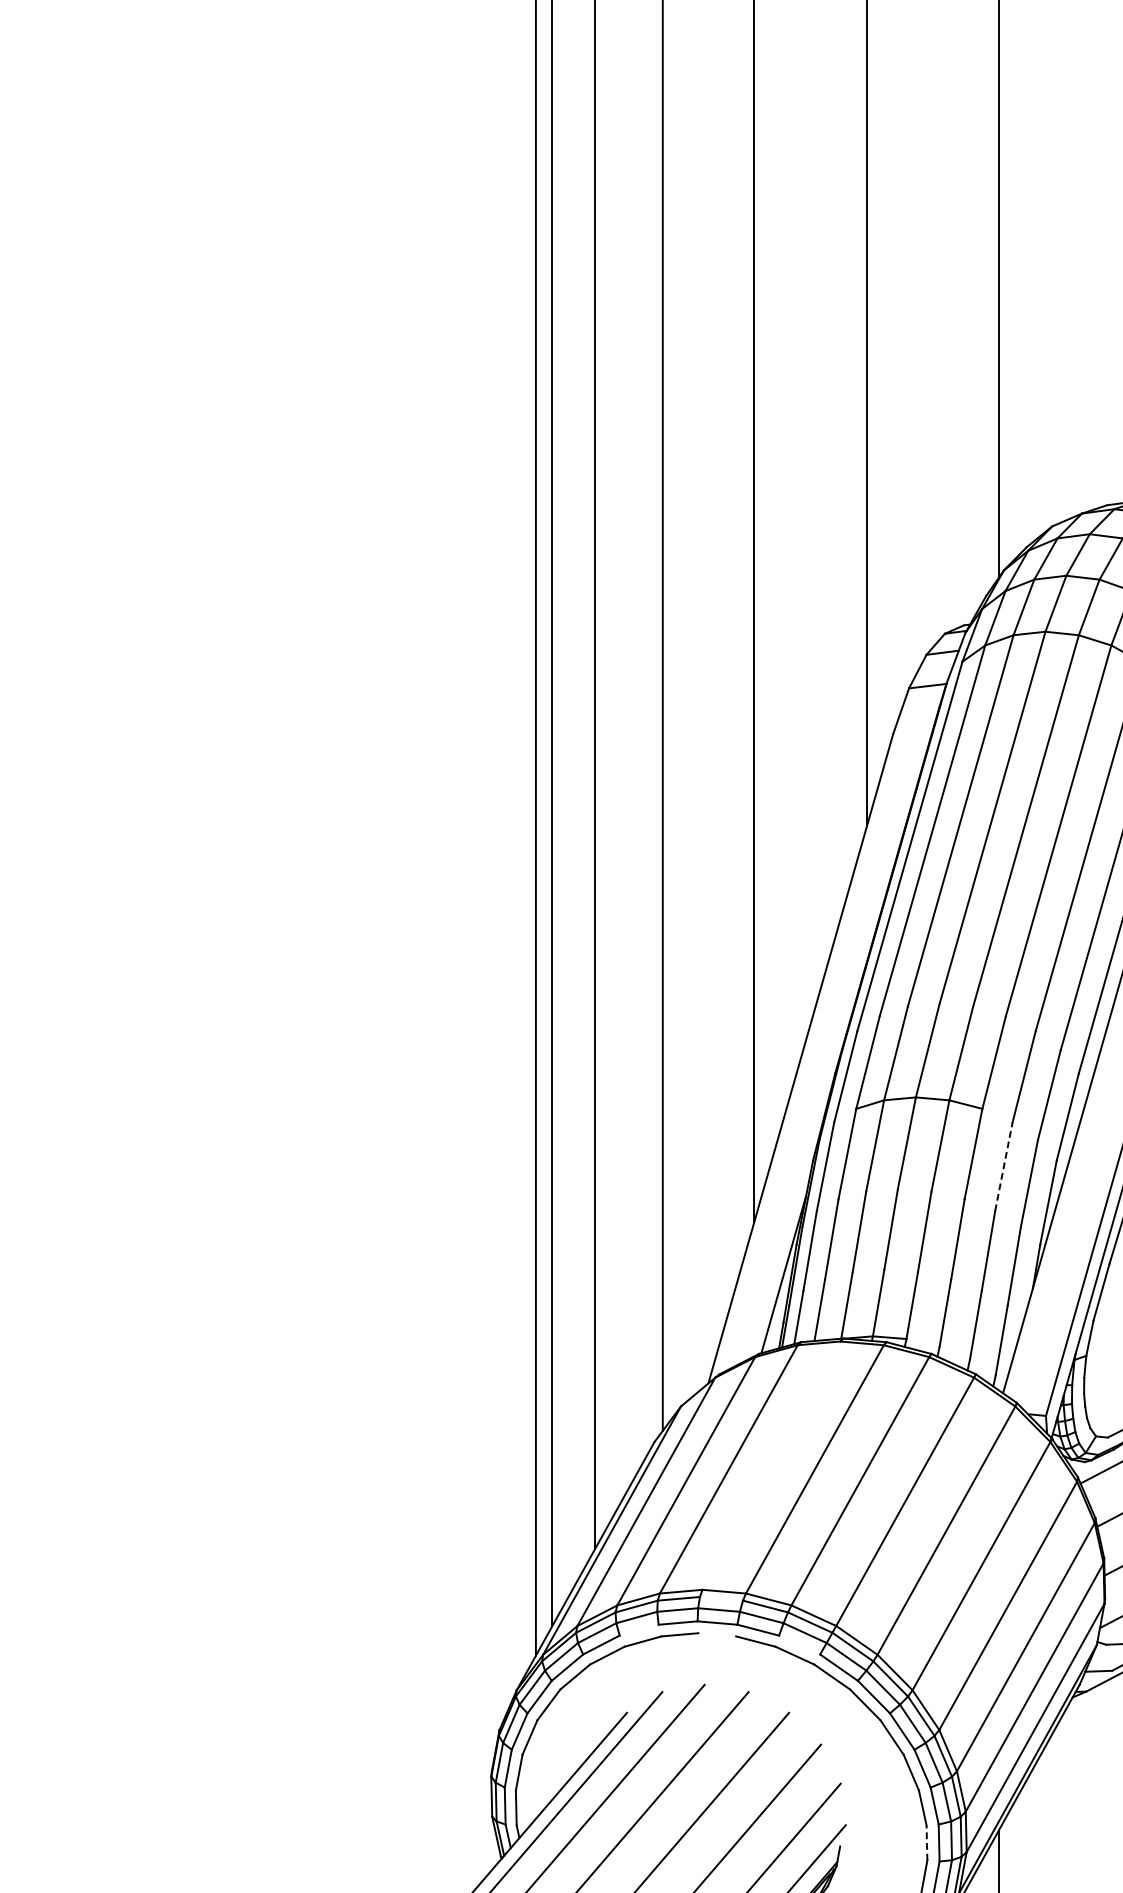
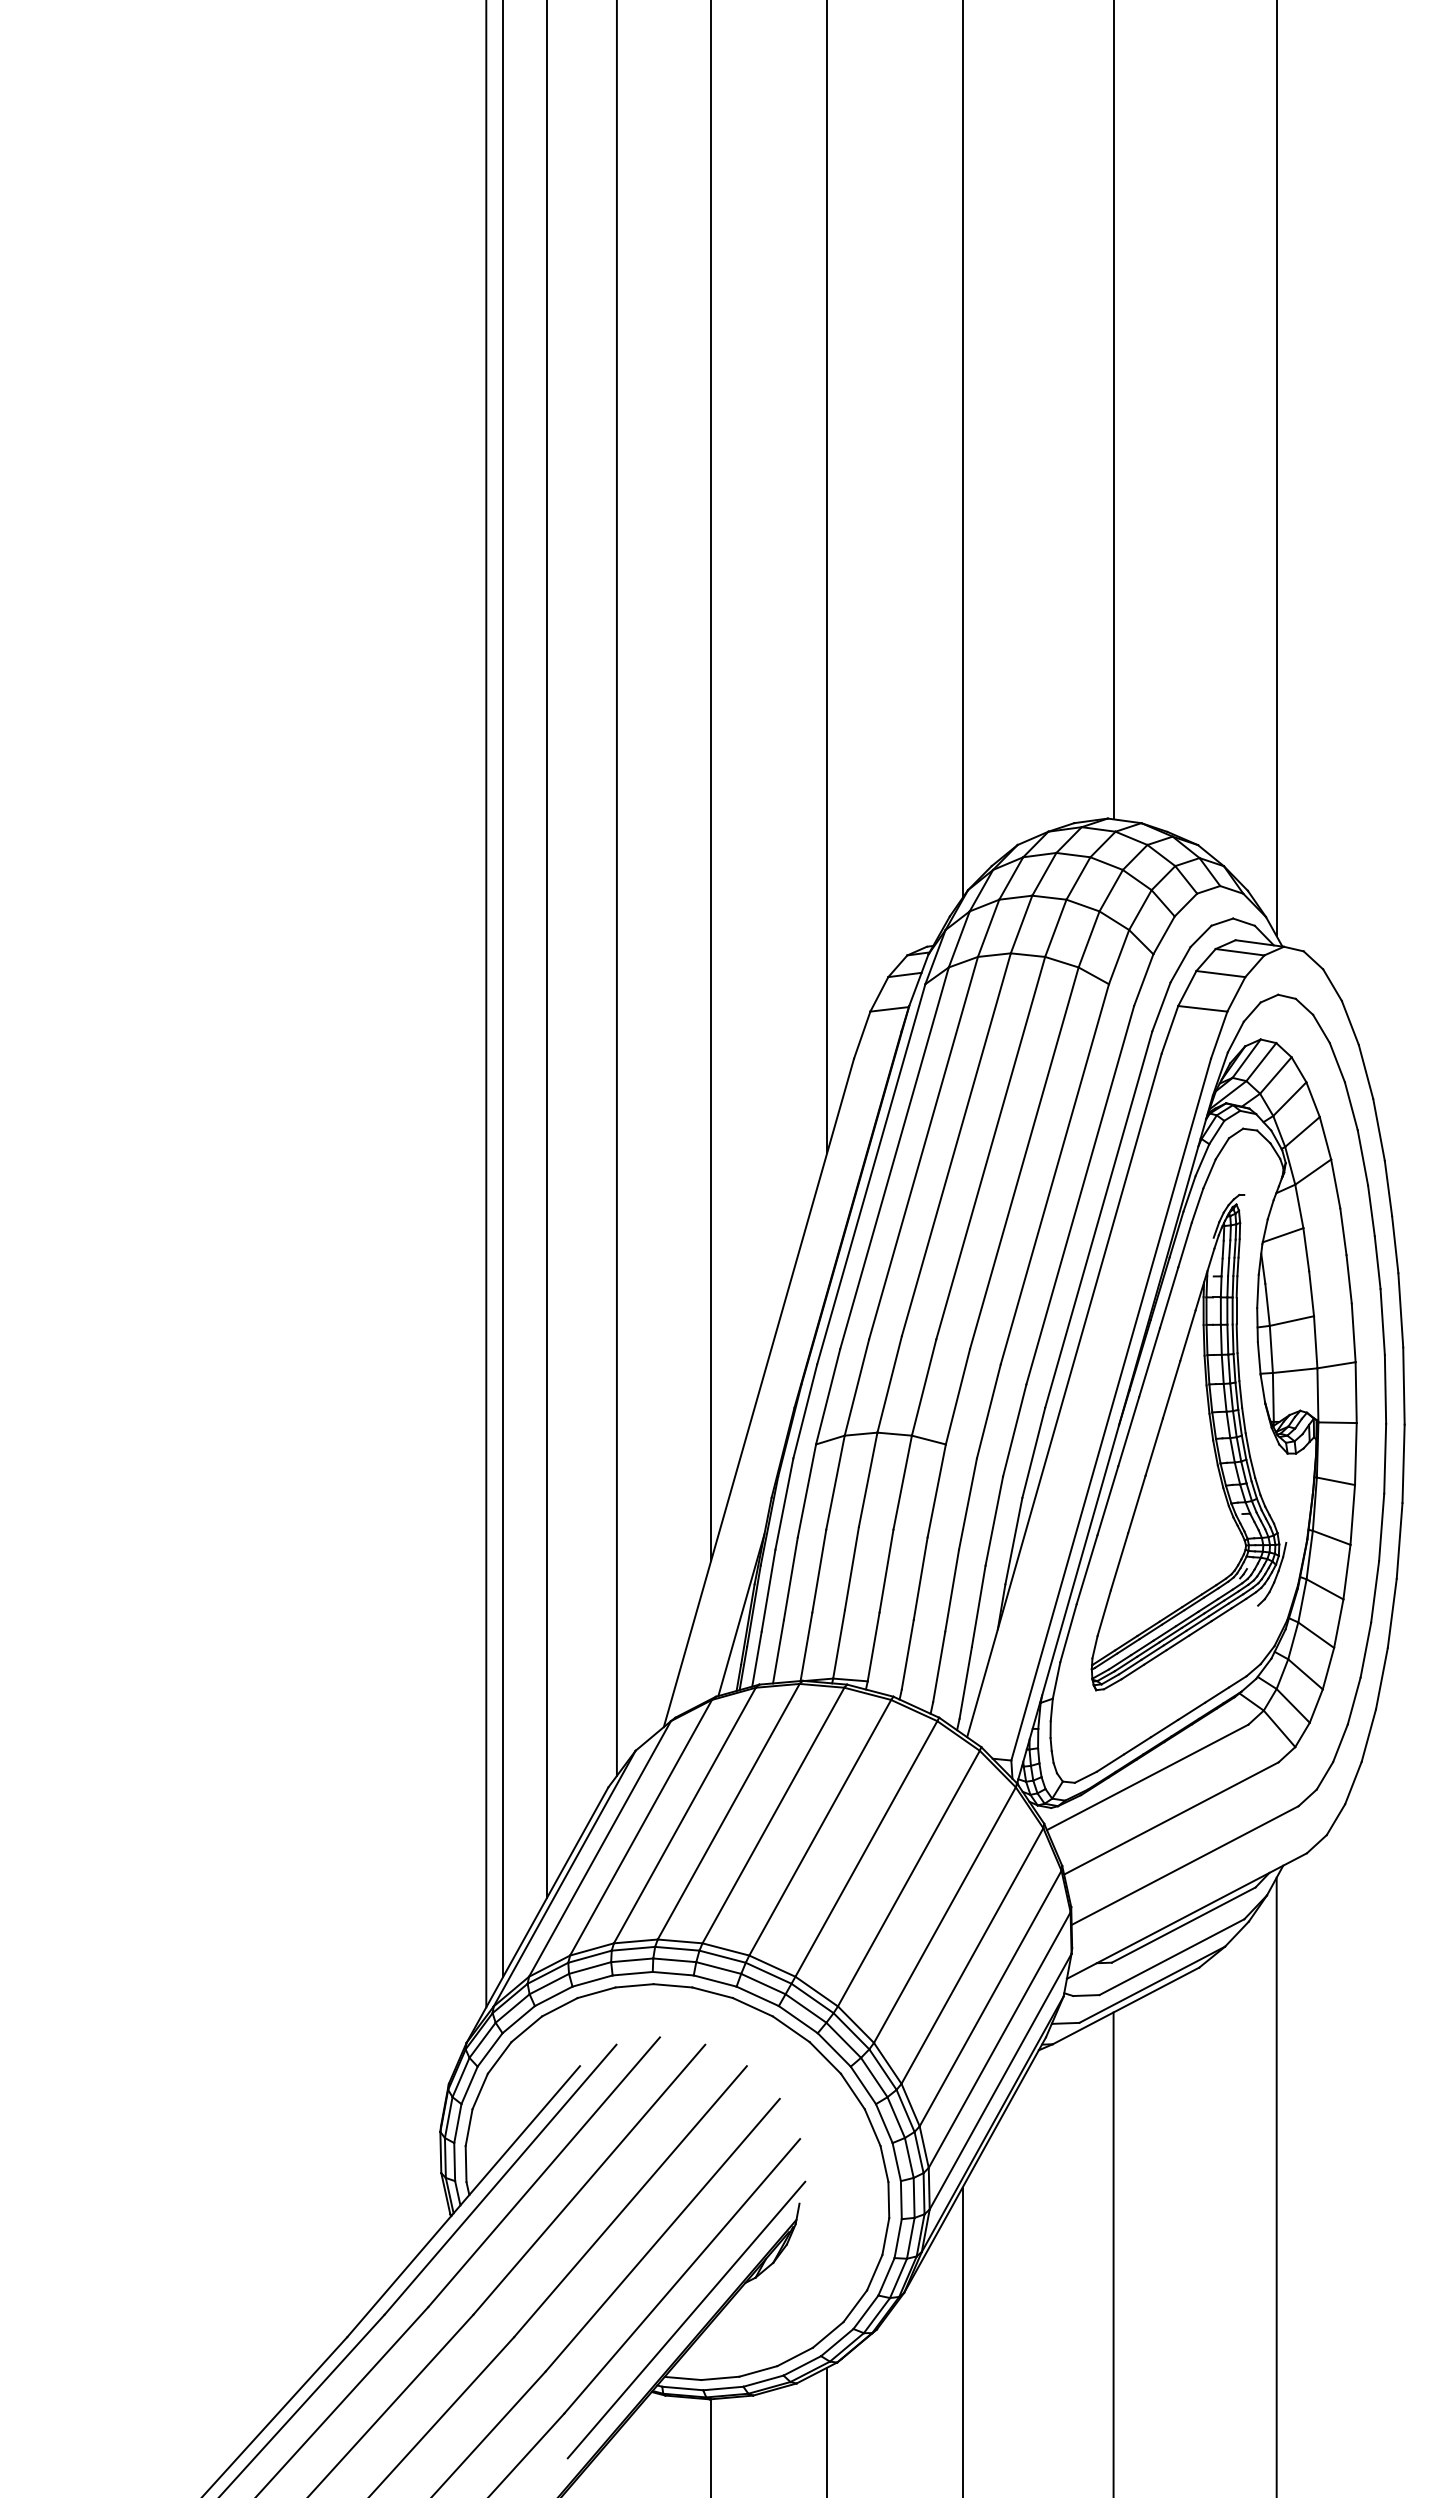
line: (1003, 1167) -> (967, 1504), dashed -> solid
line: (771, 1465) -> (728, 1811), added
line: (721, 1598) -> (677, 1948), added
line: (639, 1629) -> (592, 1980), added
line: (716, 1634) -> (672, 1985), added
line: (799, 1645) -> (757, 1996), added
line: (926, 1842) -> (888, 2199), dashed -> solid

